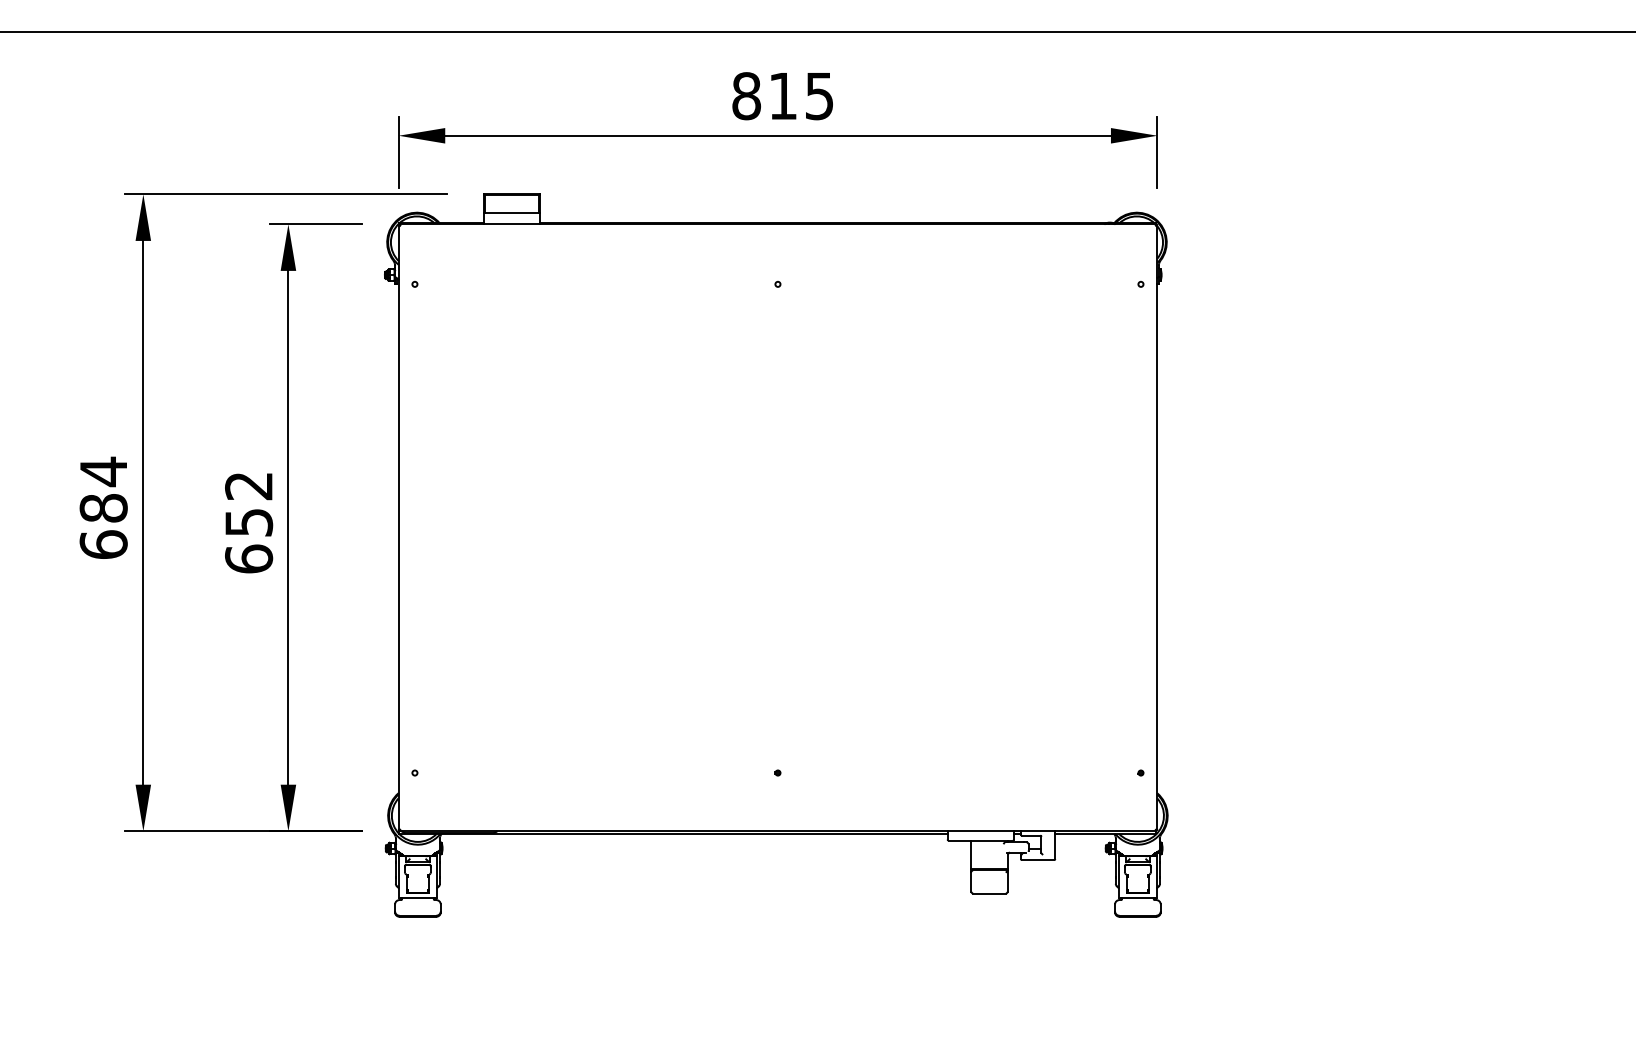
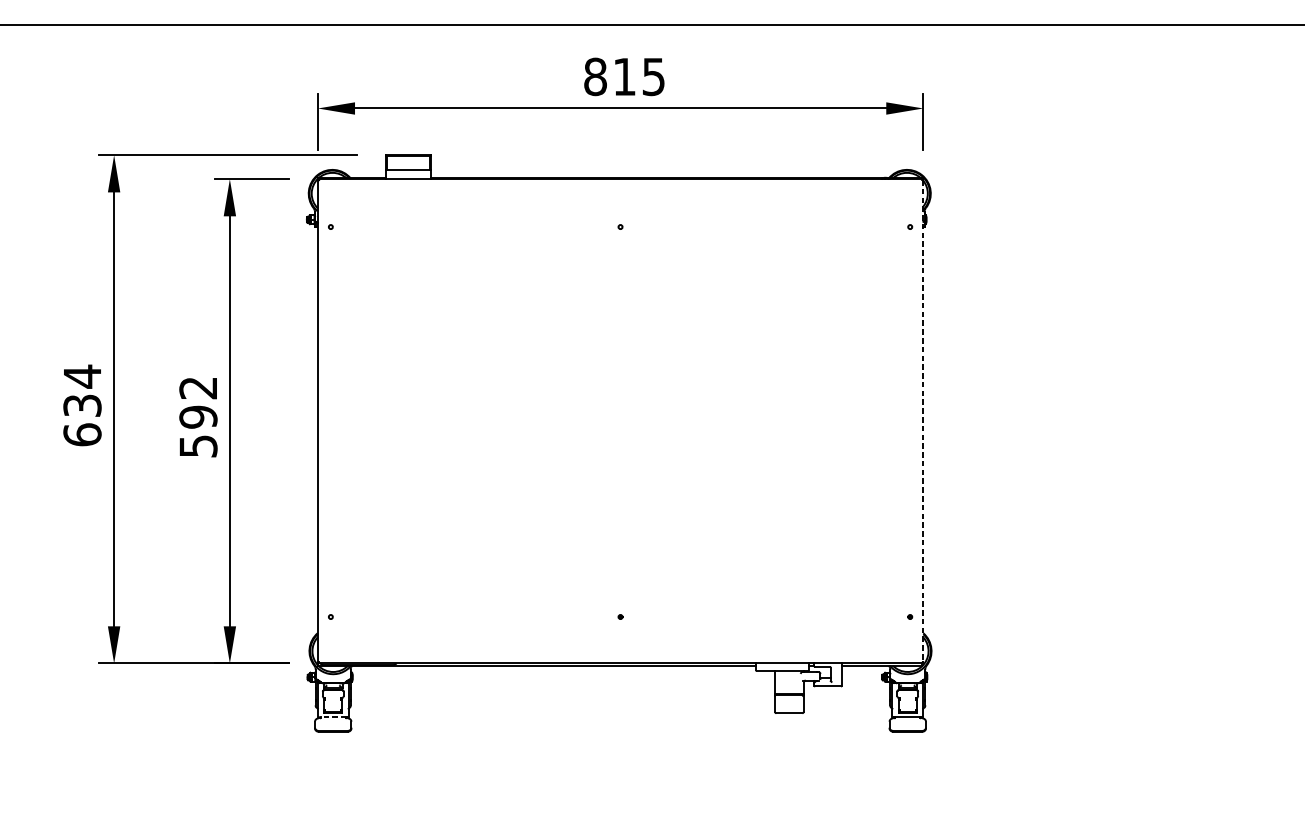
text: (103, 508) -> (82, 405), 684 -> 634
line: (1157, 528) -> (923, 421), solid -> dashed
text: (249, 540) -> (198, 431), 652 -> 592
line: (417, 898) -> (332, 717), solid -> dashed

